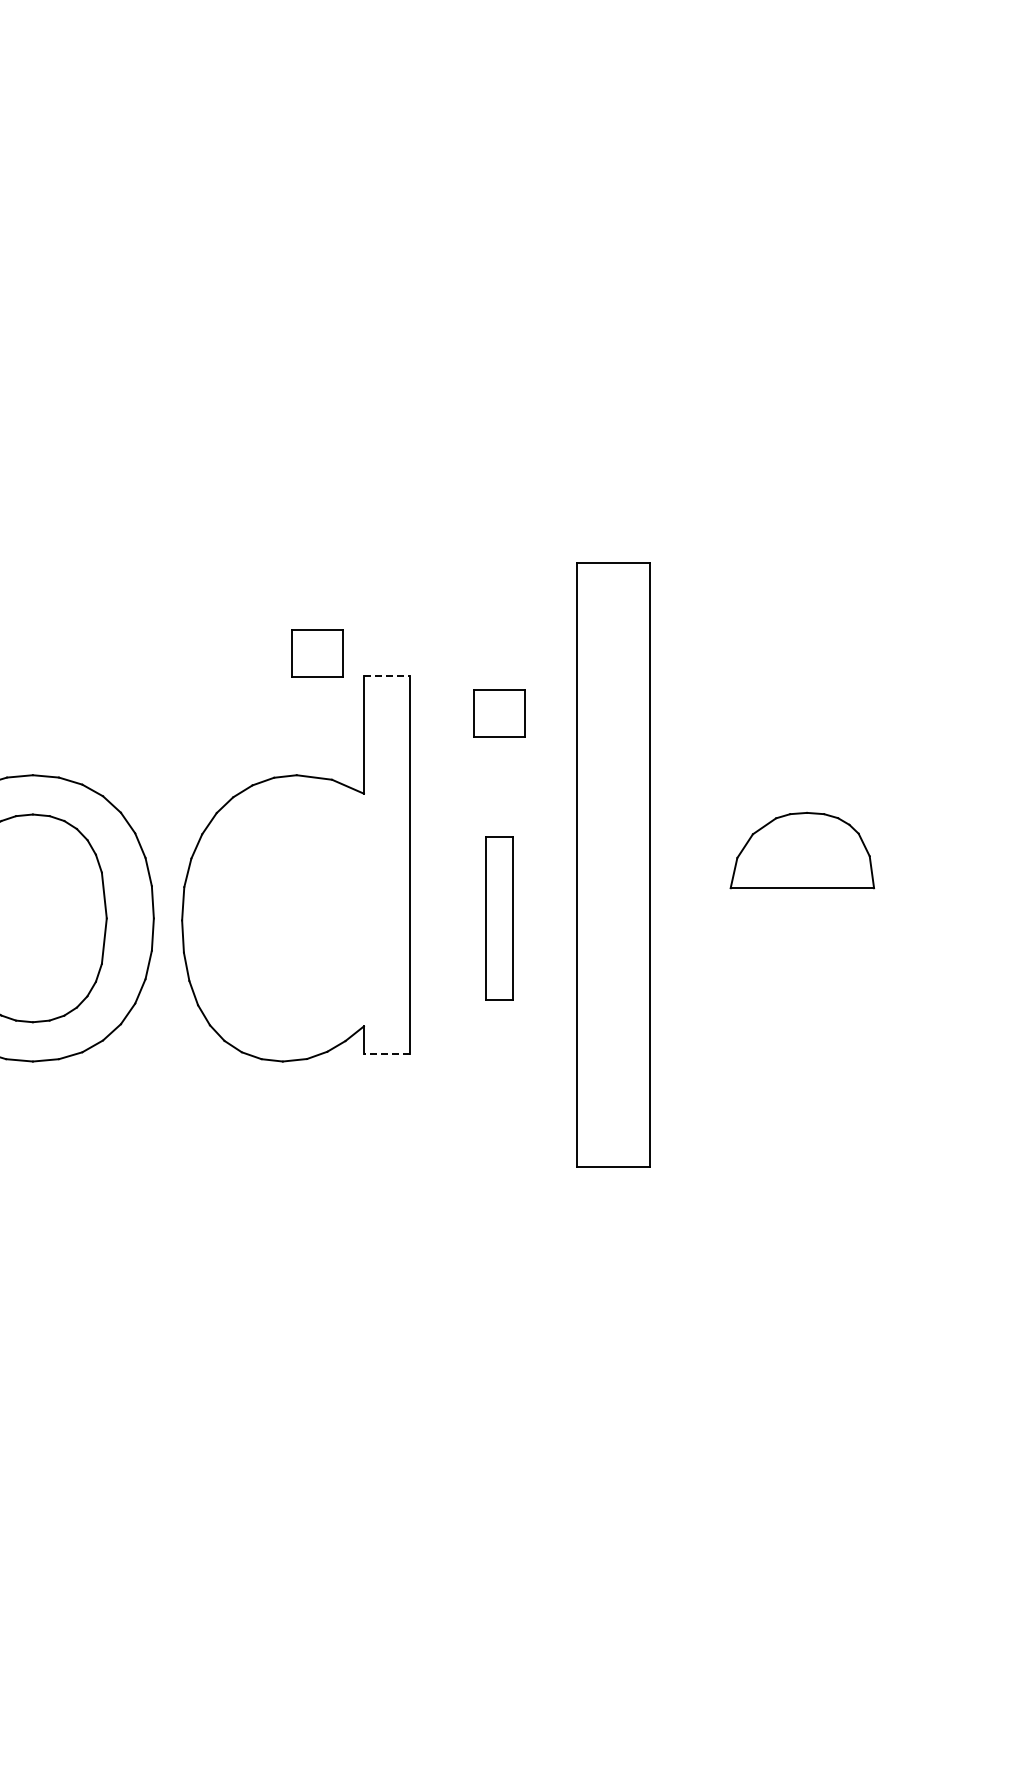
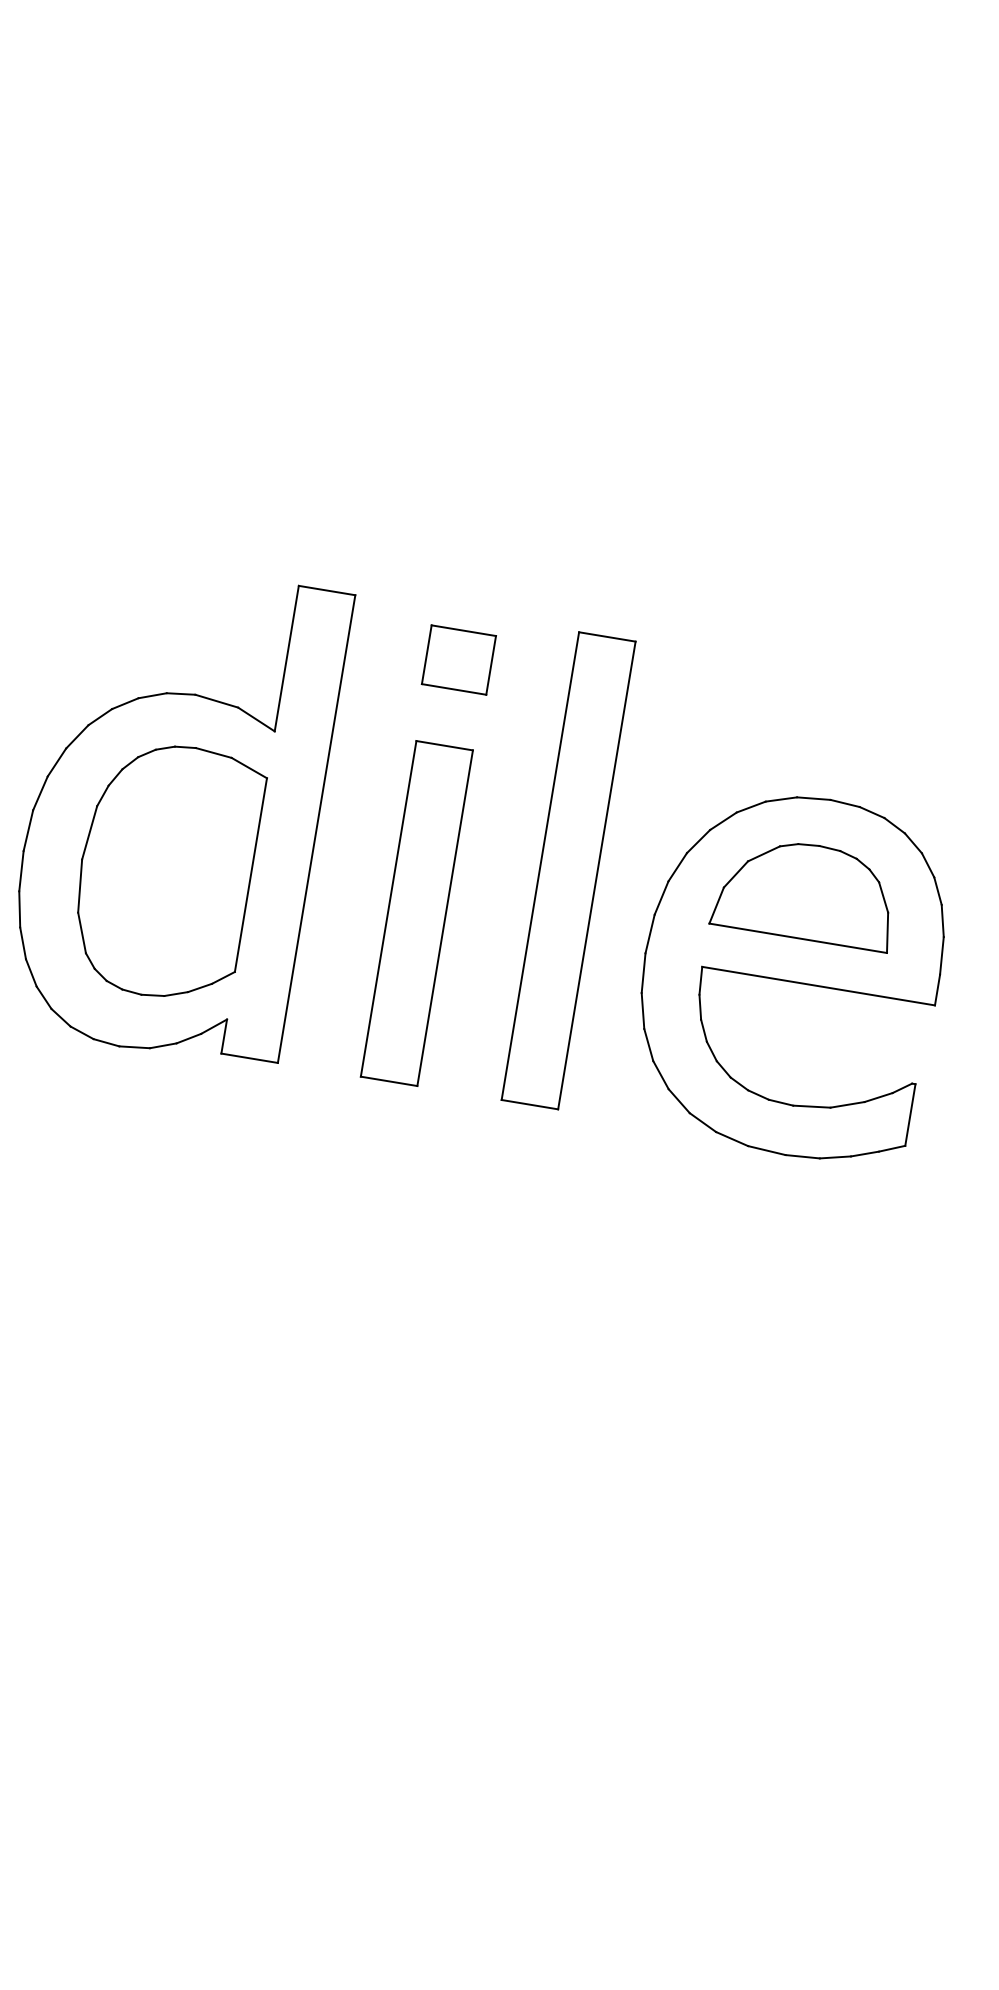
part: (317, 653) -> (245, 548), removed
line: (386, 676) -> (326, 590), dashed -> solid
part: (612, 864) -> (567, 869), size x0.62
part: (296, 917) -> (165, 870), added
part: (801, 917) -> (791, 974), added
part: (499, 918) -> (416, 913), size x1.67
line: (386, 1053) -> (249, 1057), dashed -> solid

